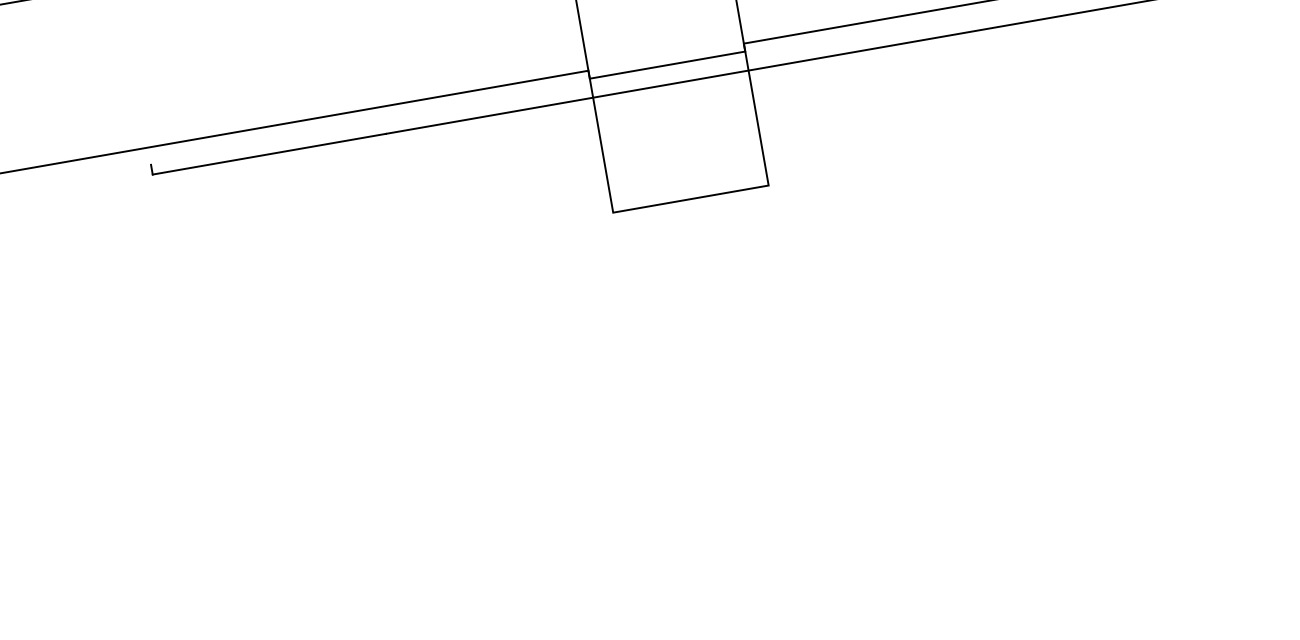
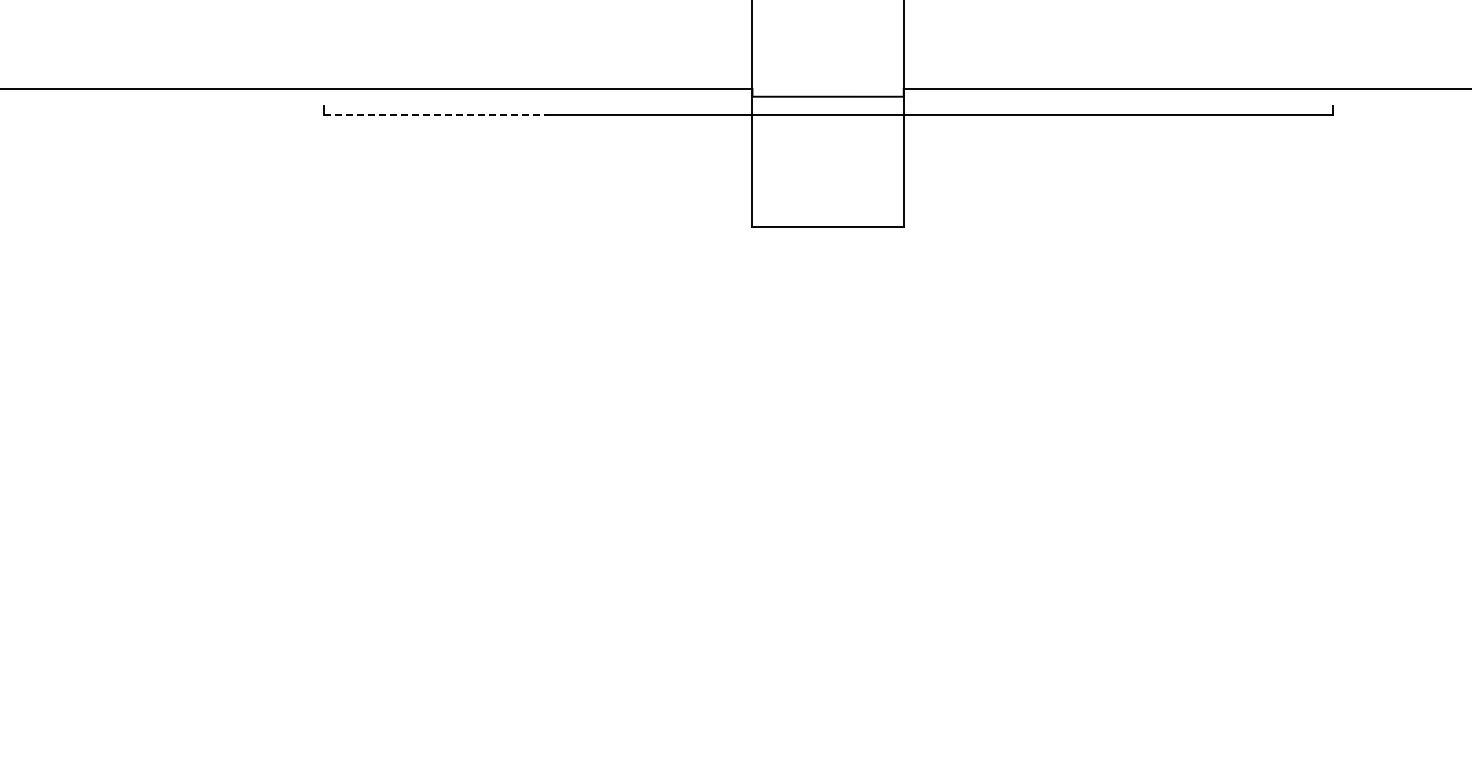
line: (269, 154) -> (437, 115), solid -> dashed

